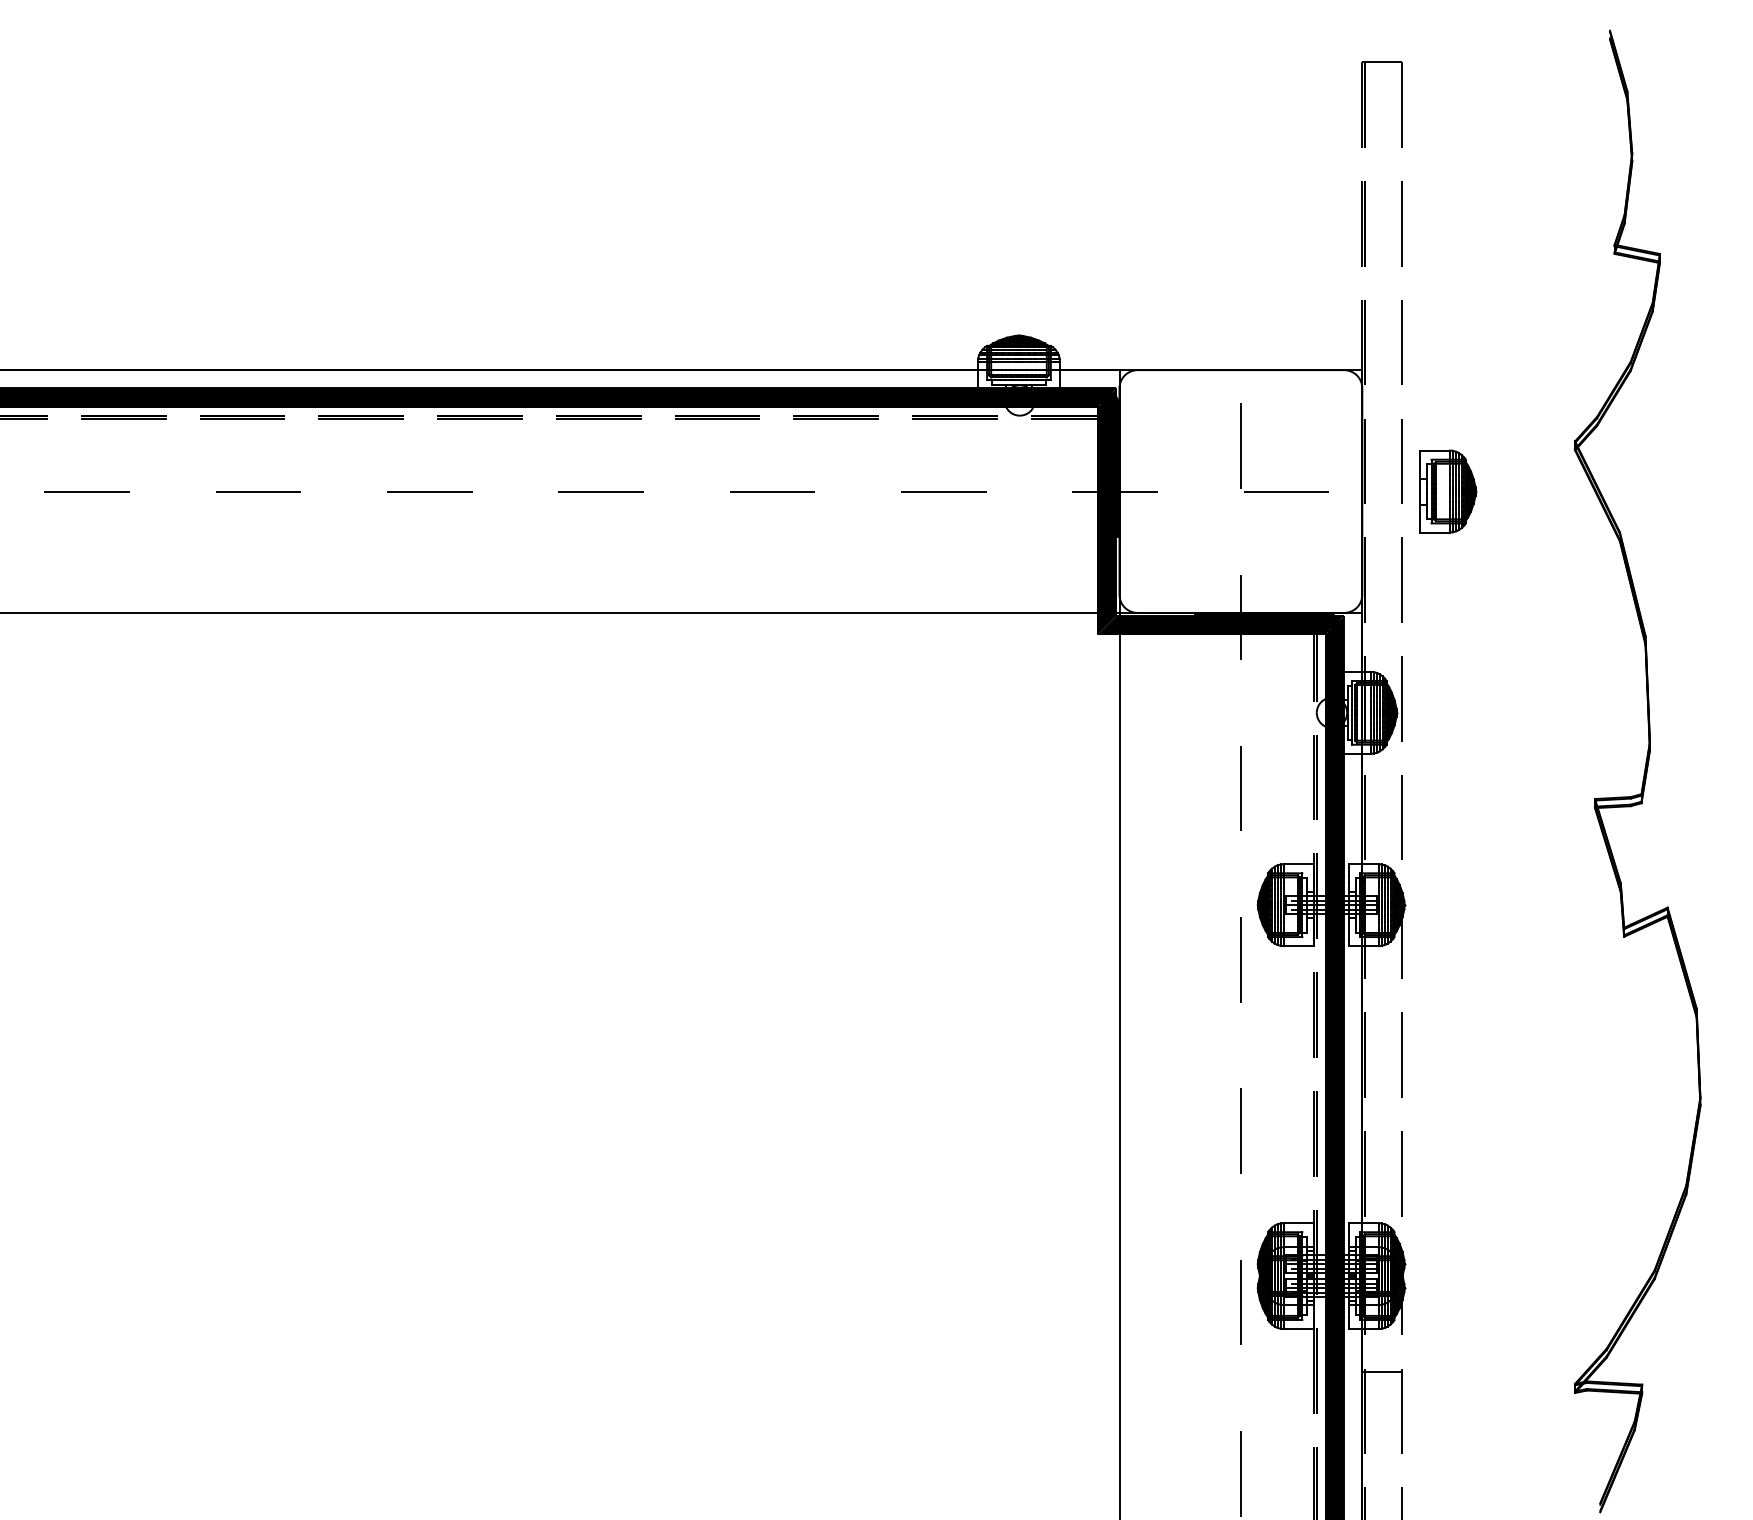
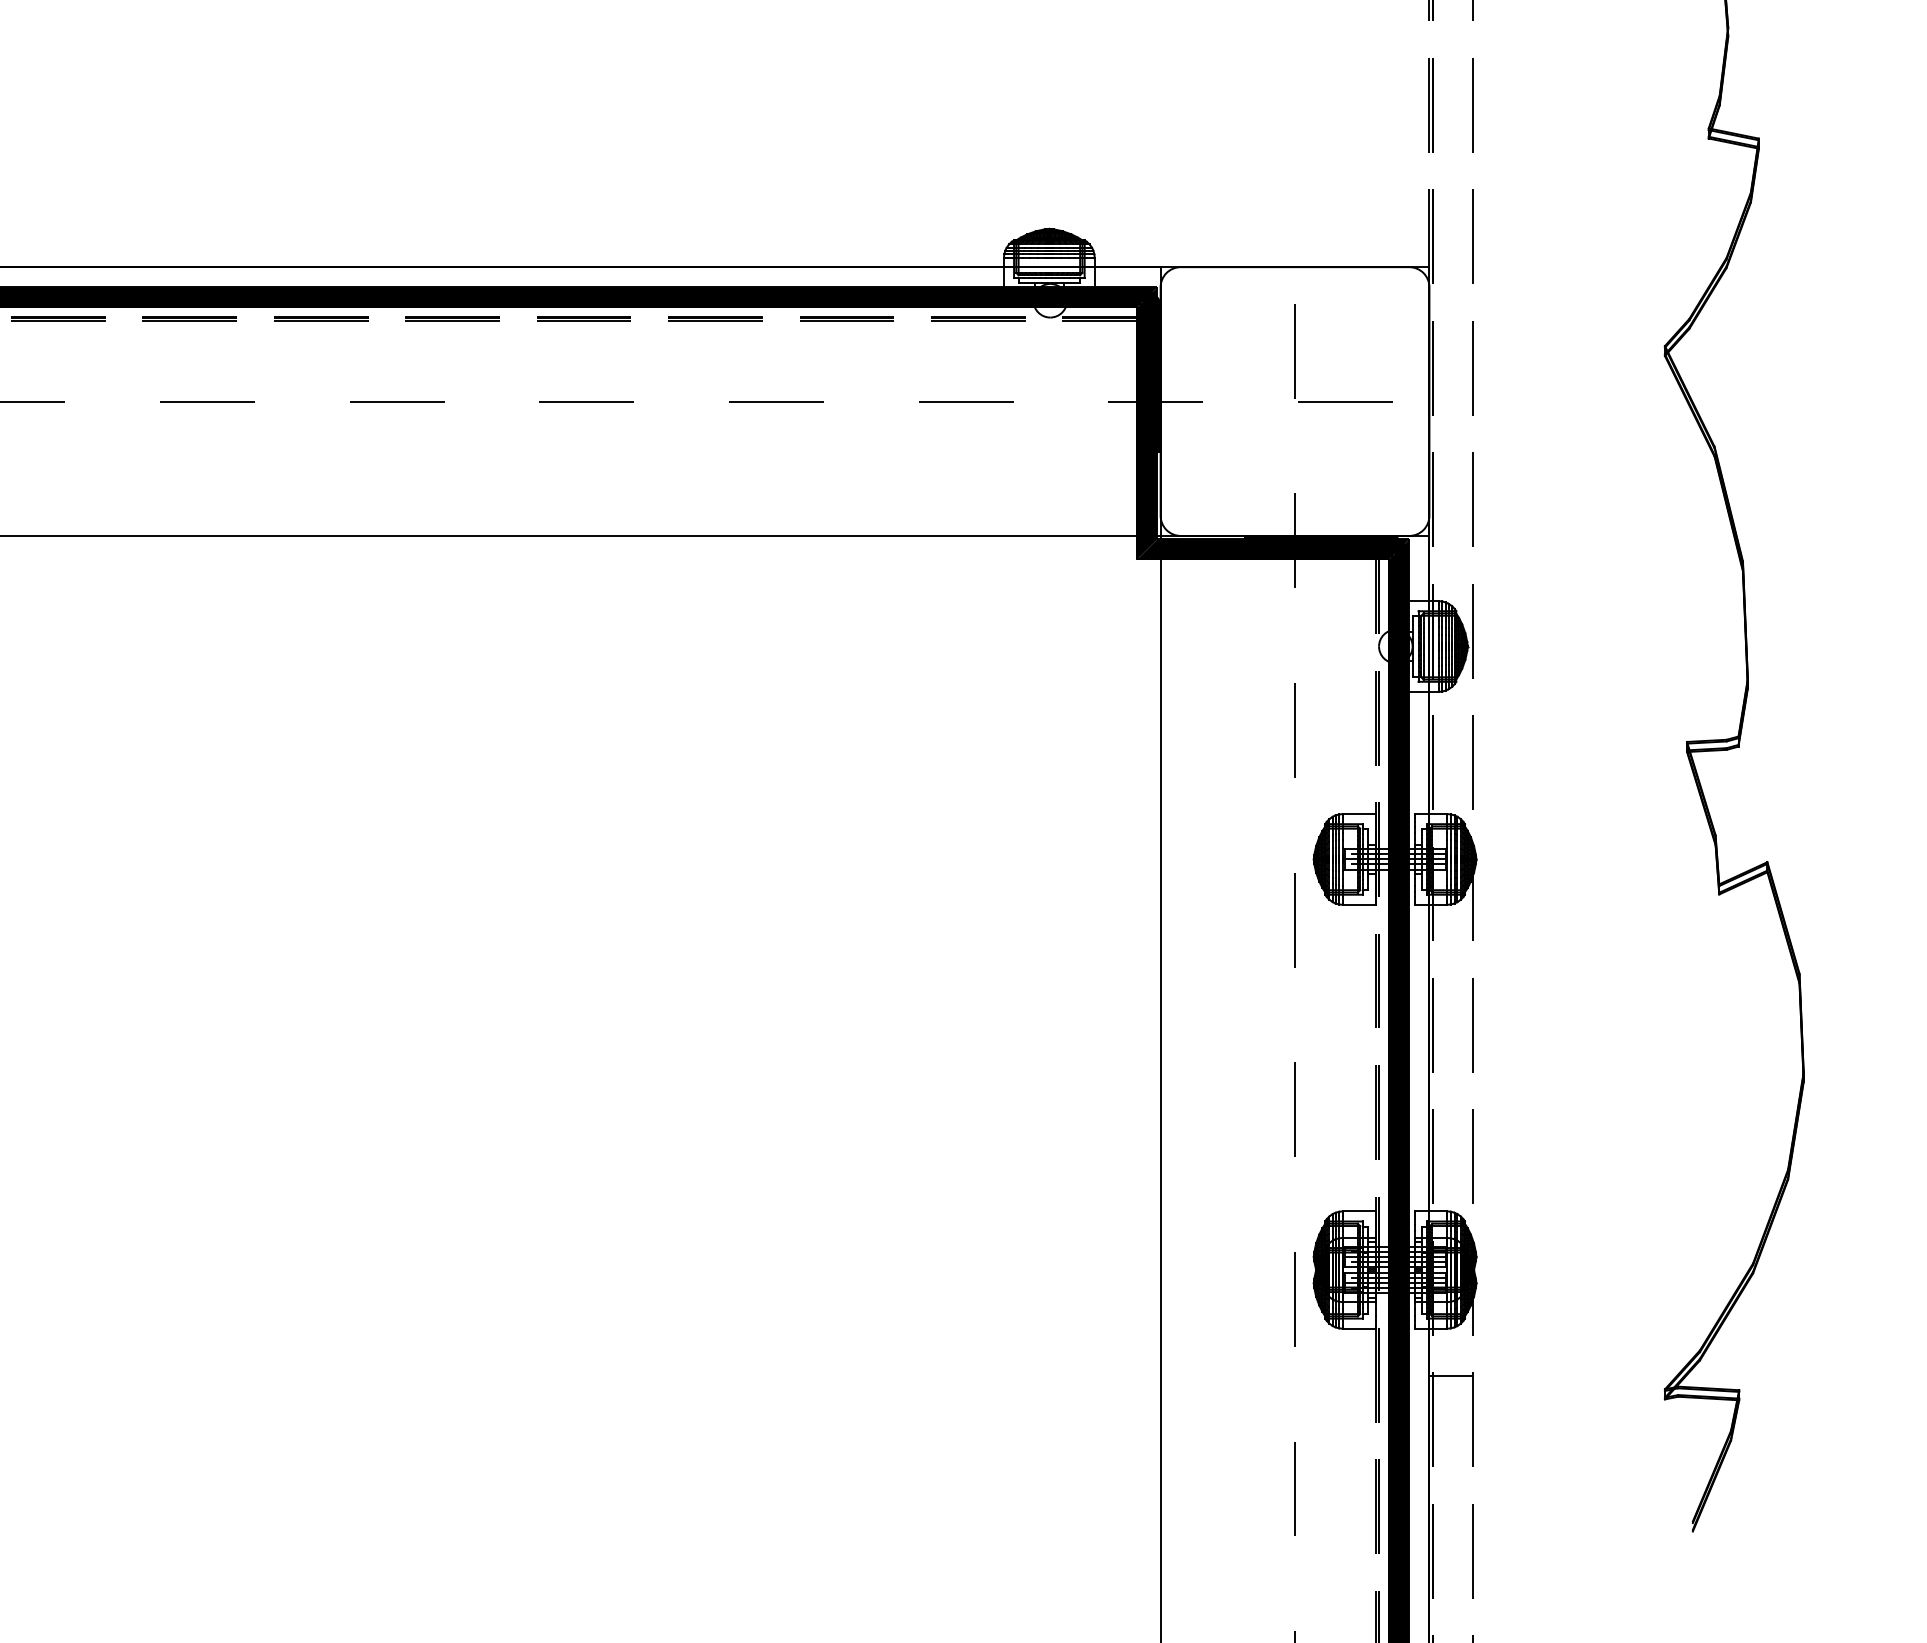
part: (1448, 491) -> (1524, 401), removed

